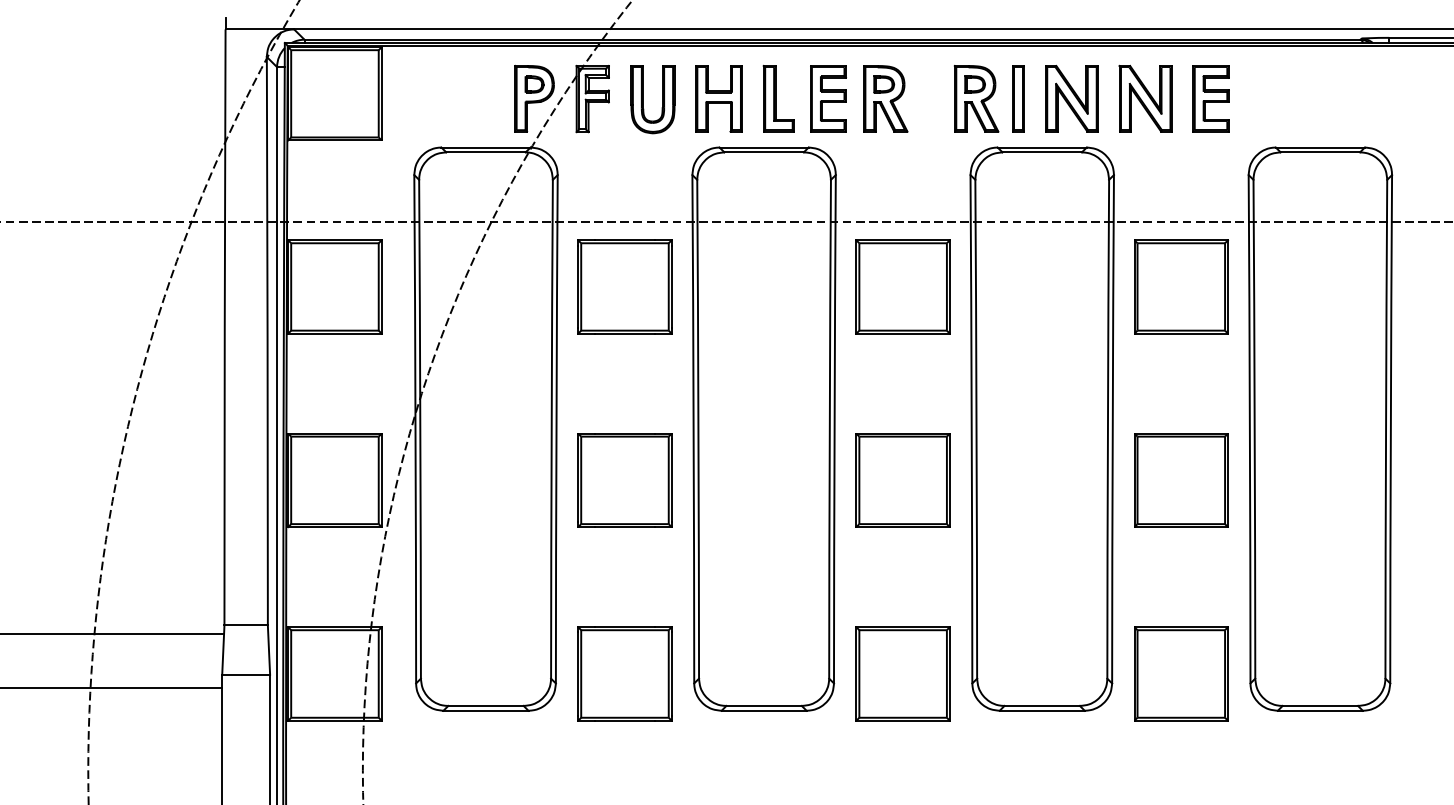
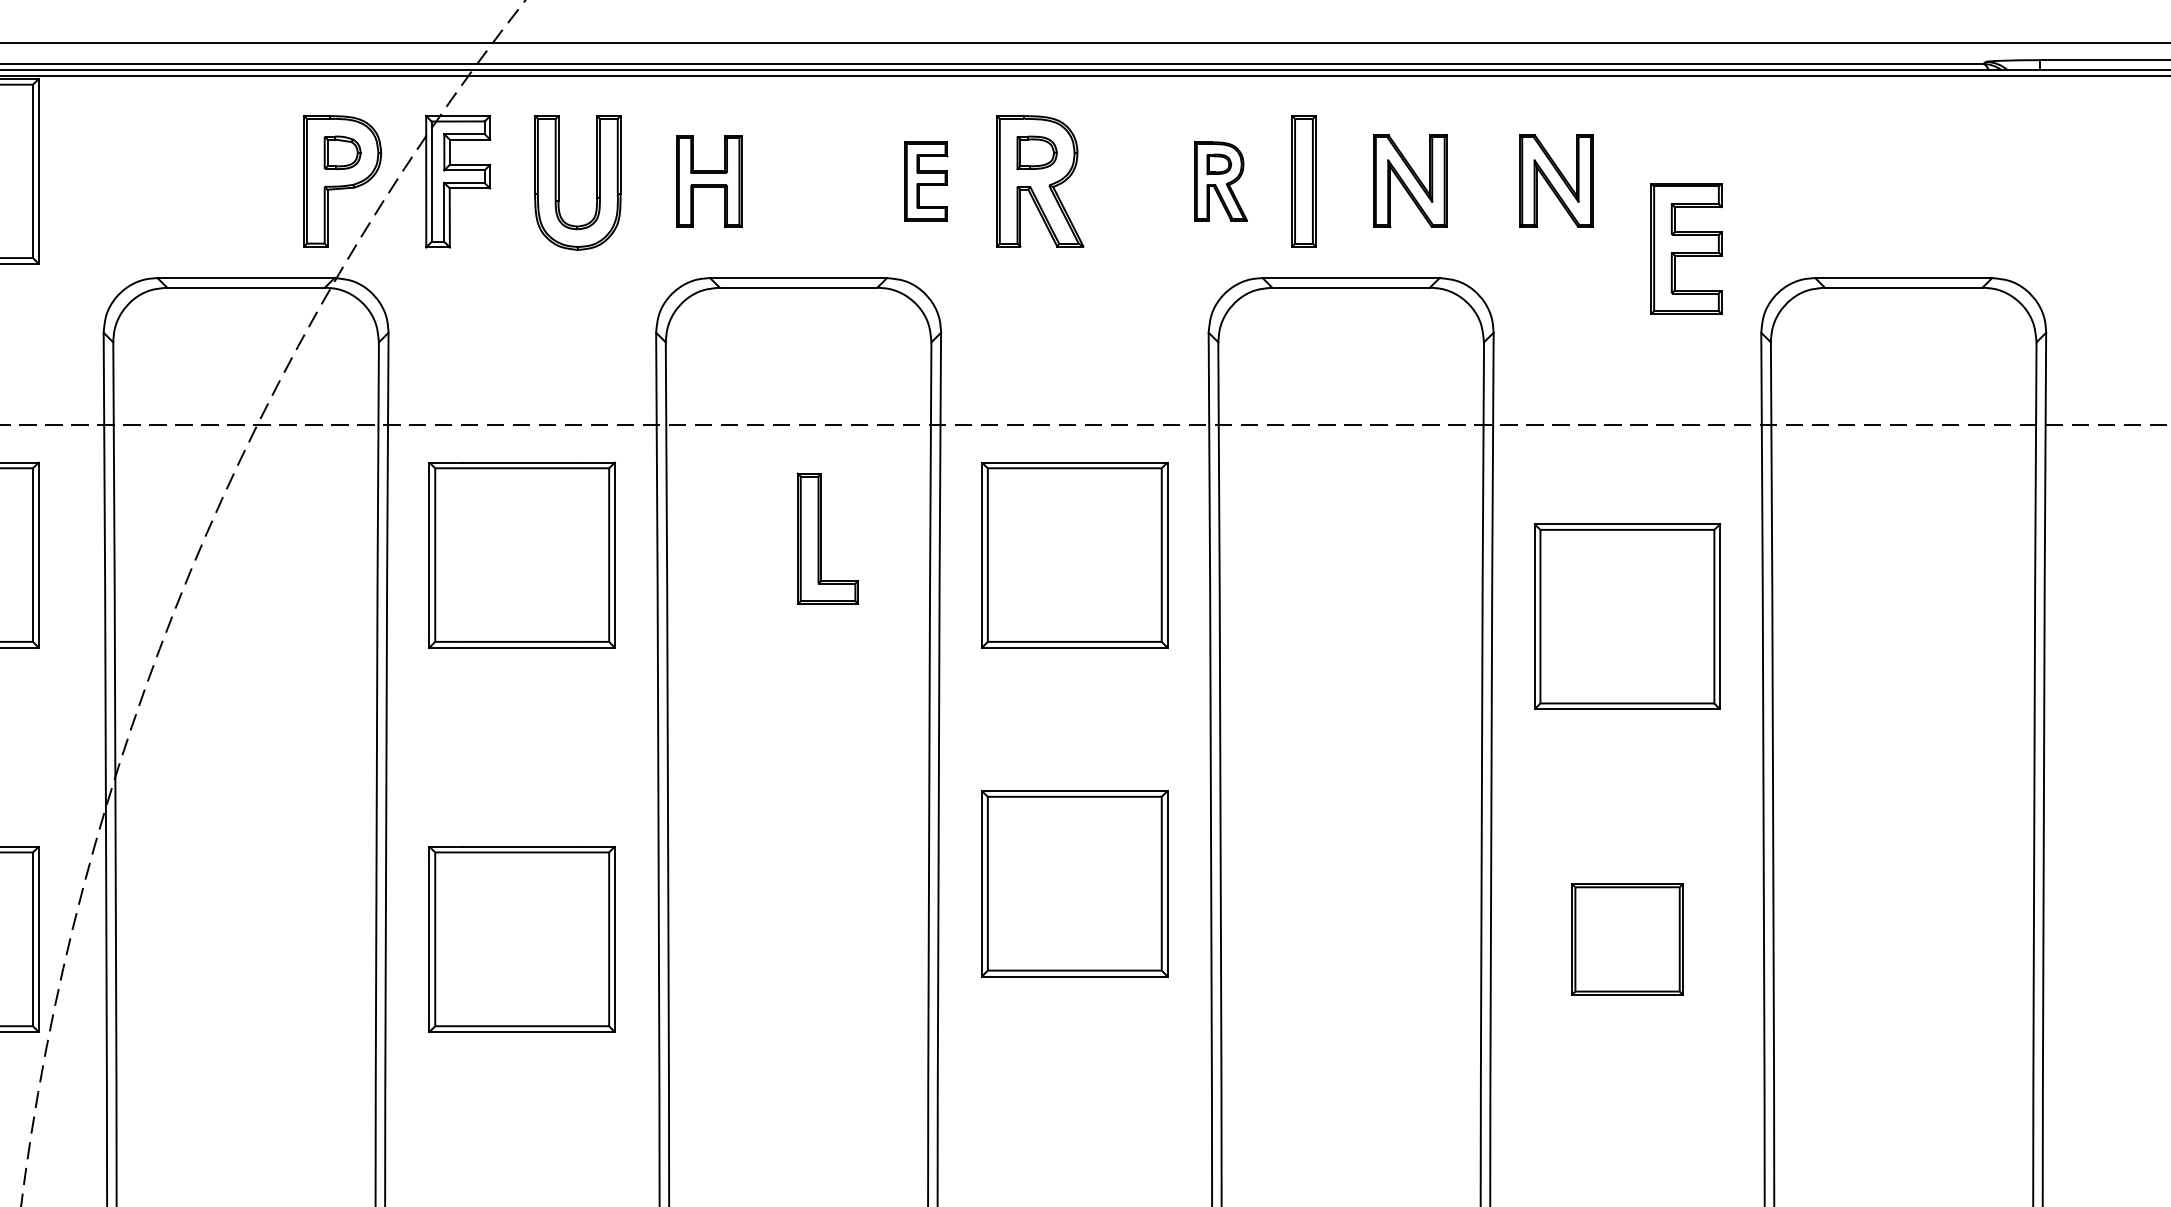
part: (718, 98) -> (707, 180), size x0.7
part: (778, 98) -> (827, 538), moved
part: (828, 98) -> (926, 180), size x0.6
part: (976, 98) -> (1220, 180), size x0.6
part: (1071, 98) -> (1409, 180), size x0.7
part: (1145, 98) -> (1556, 180), size x0.7
part: (1210, 98) -> (1685, 248), moved
part: (1181, 286) -> (1627, 615), moved
part: (902, 480) -> (1073, 883), moved
part: (1181, 480) -> (1627, 939), size x0.6

